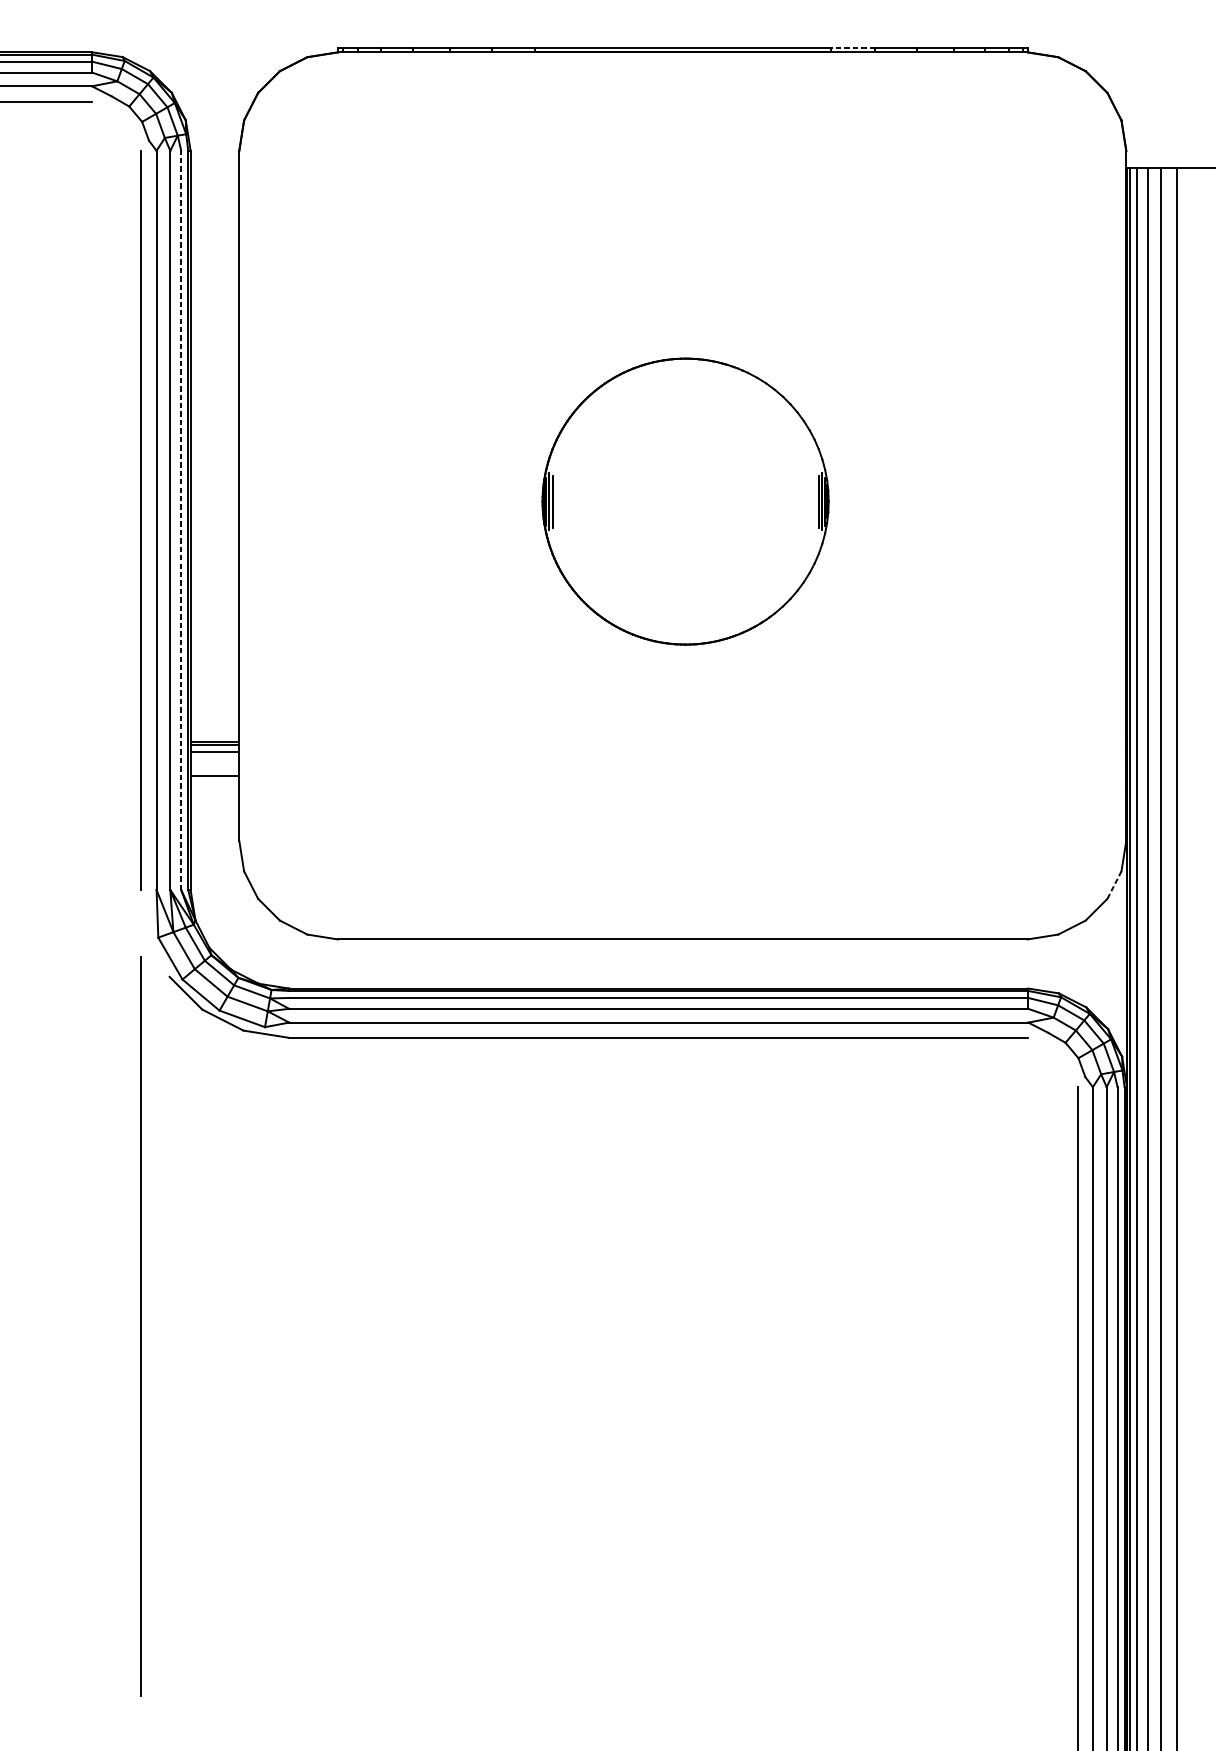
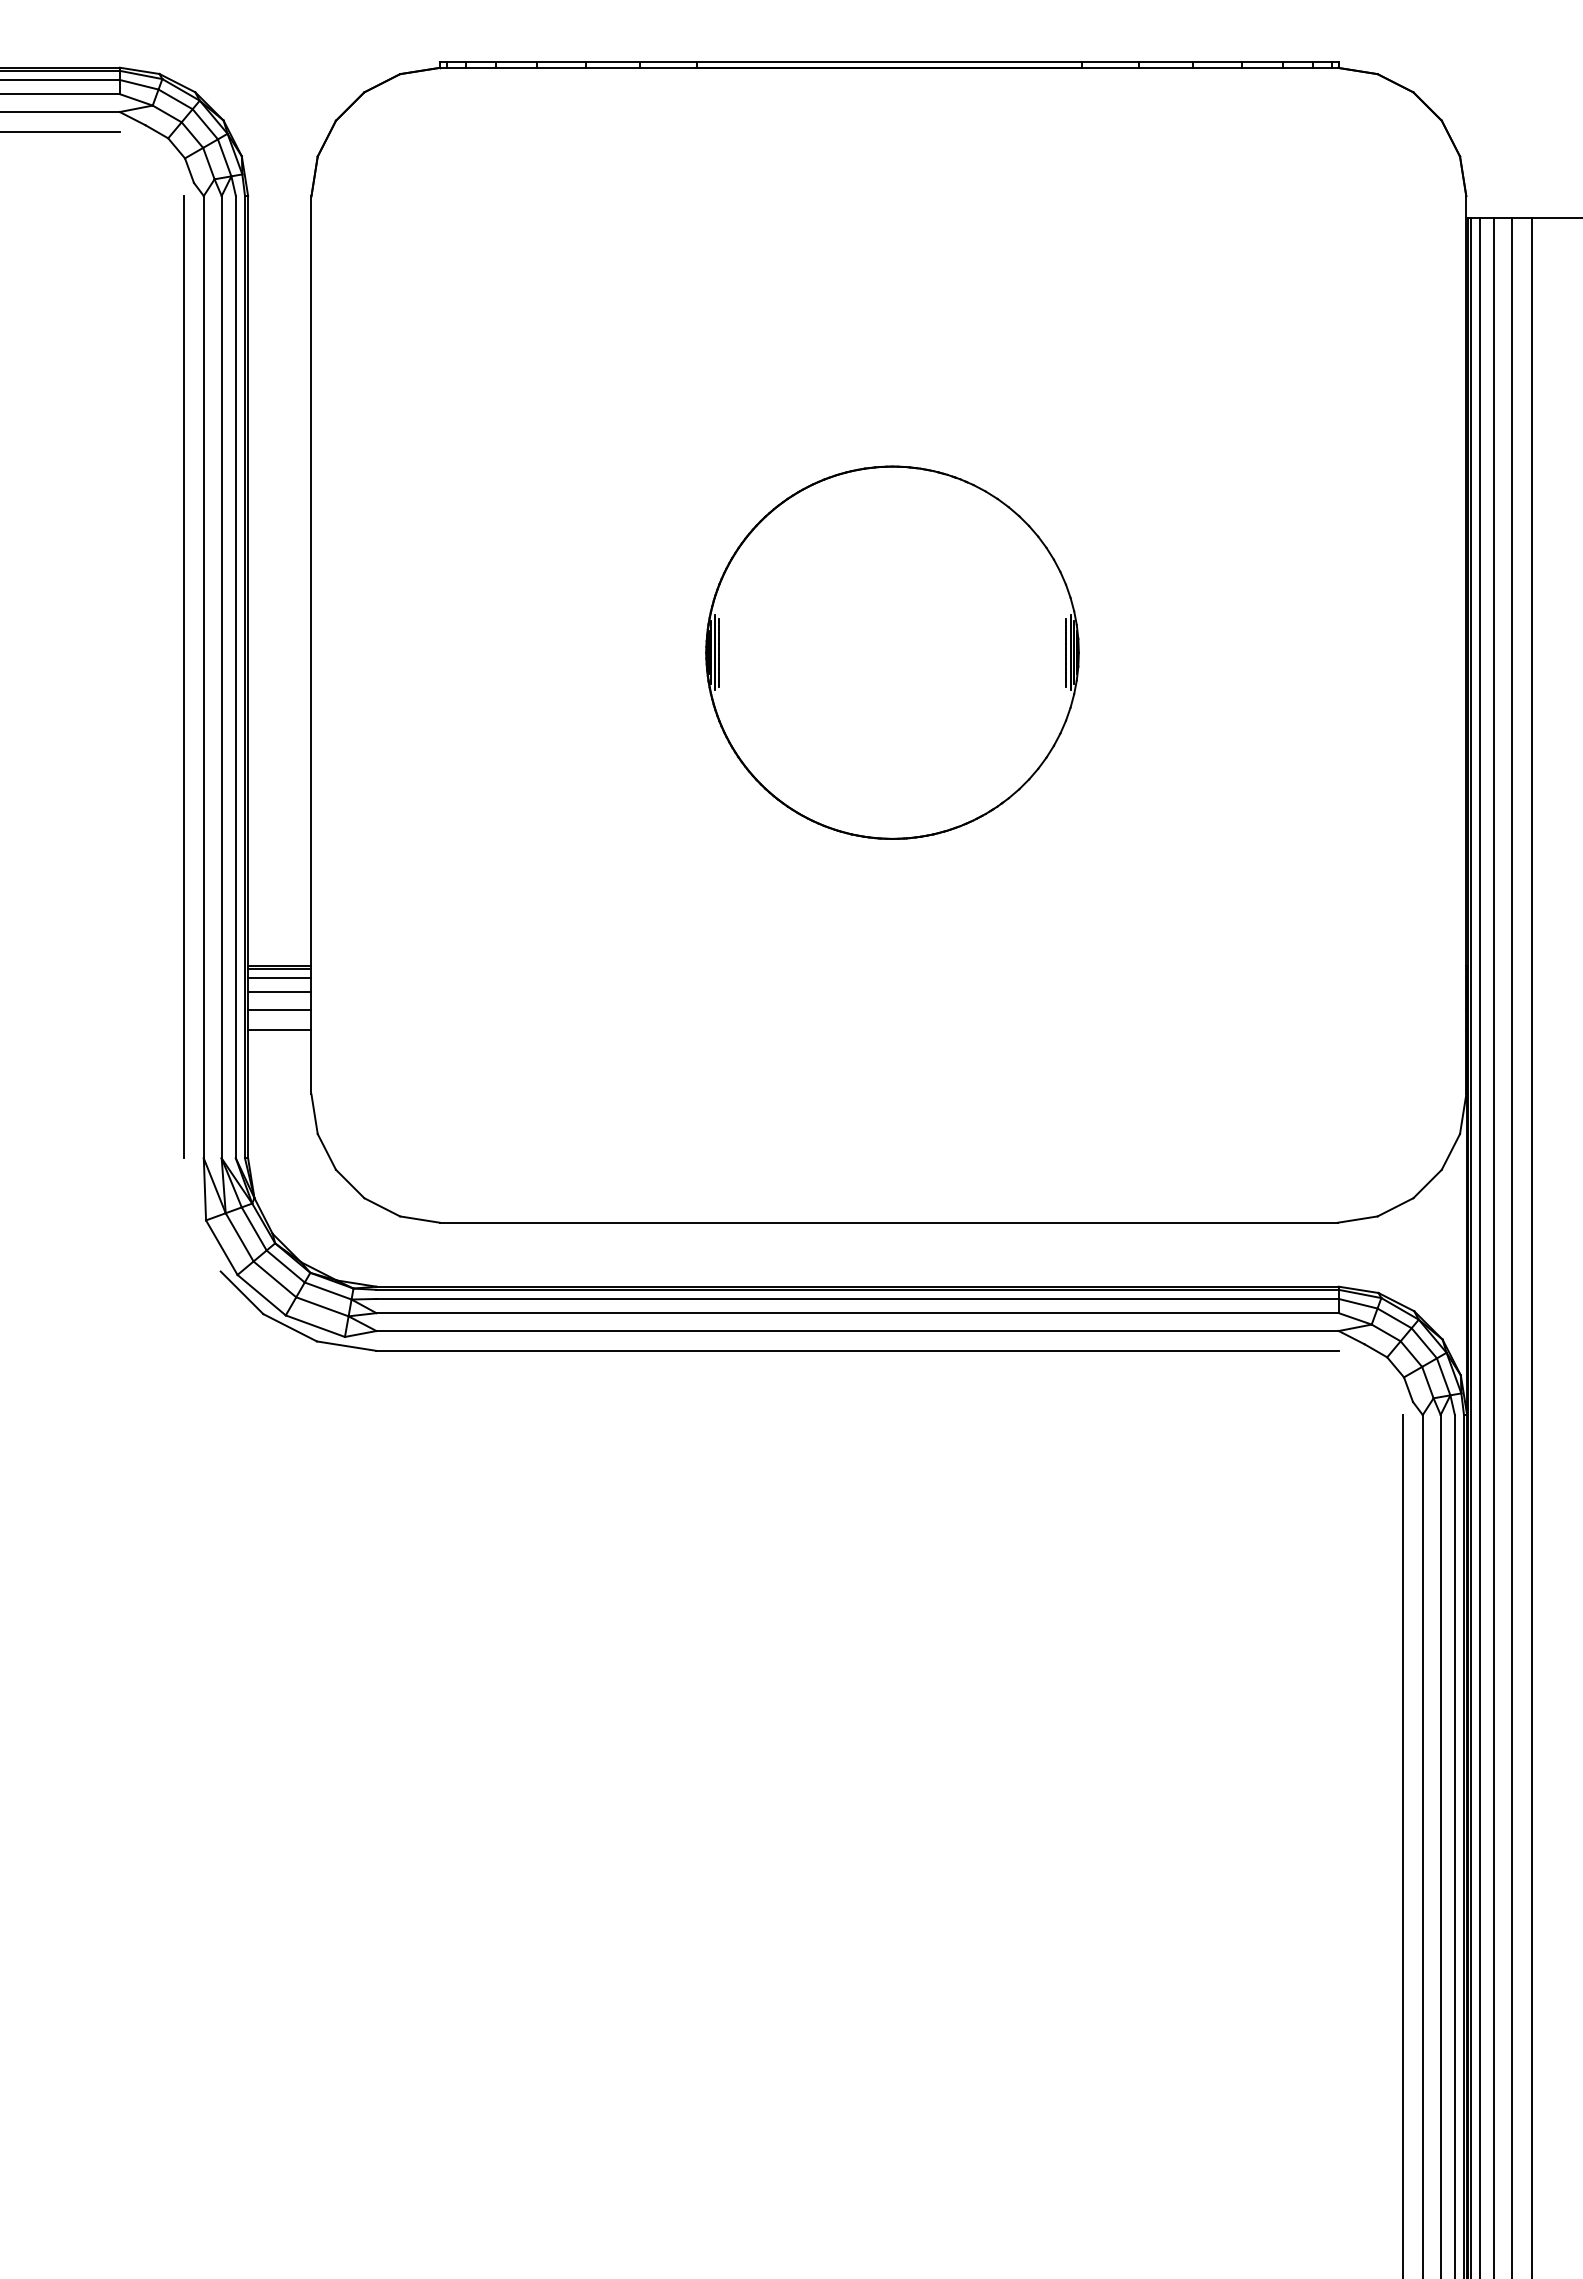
line: (853, 48) -> (1110, 62), dashed -> solid
line: (180, 519) -> (235, 676), dashed -> solid
line: (214, 762) -> (279, 992), added
line: (214, 791) -> (279, 1030), added
line: (1114, 885) -> (1450, 1152), dashed -> solid
line: (140, 1325) -> (183, 1725), removed

